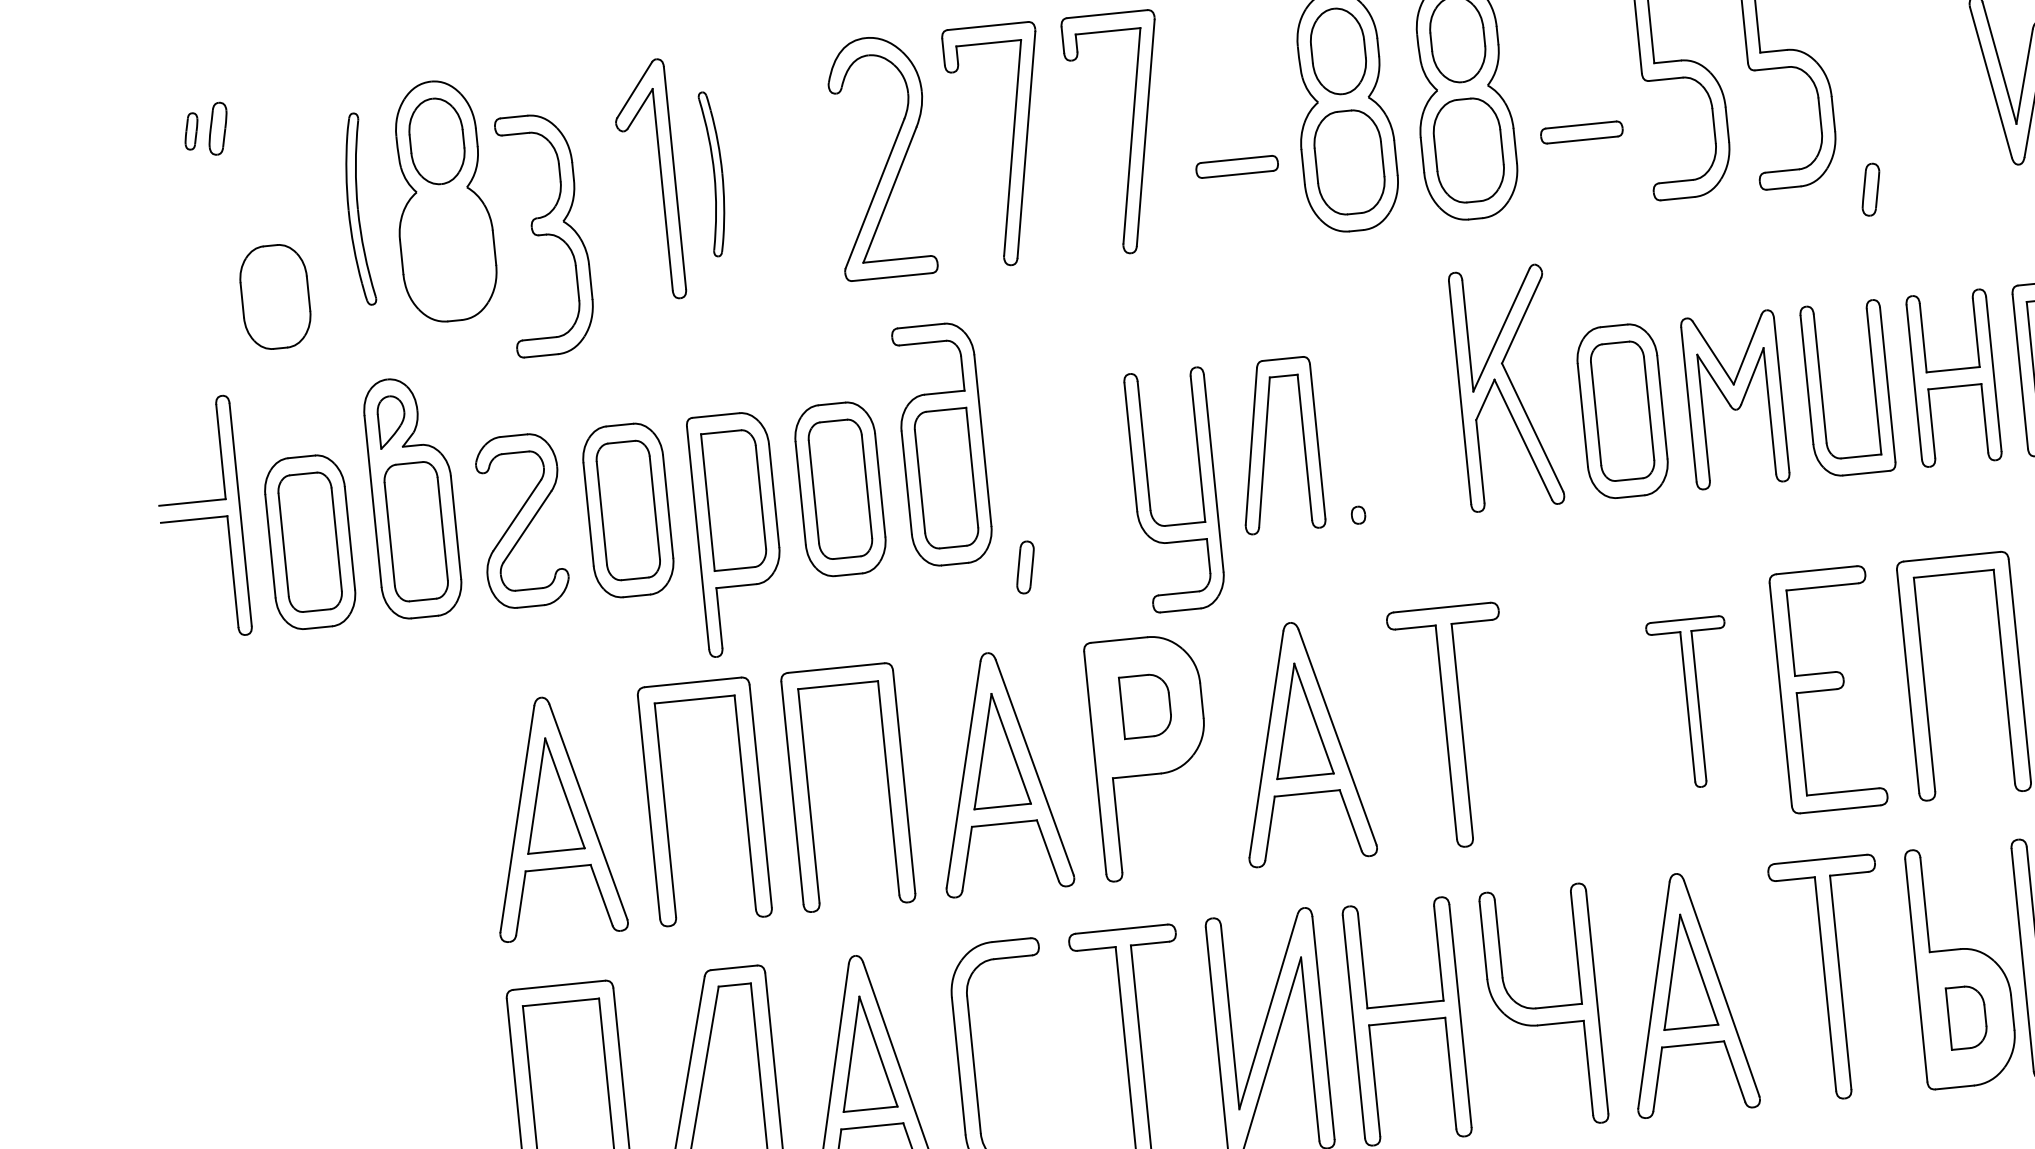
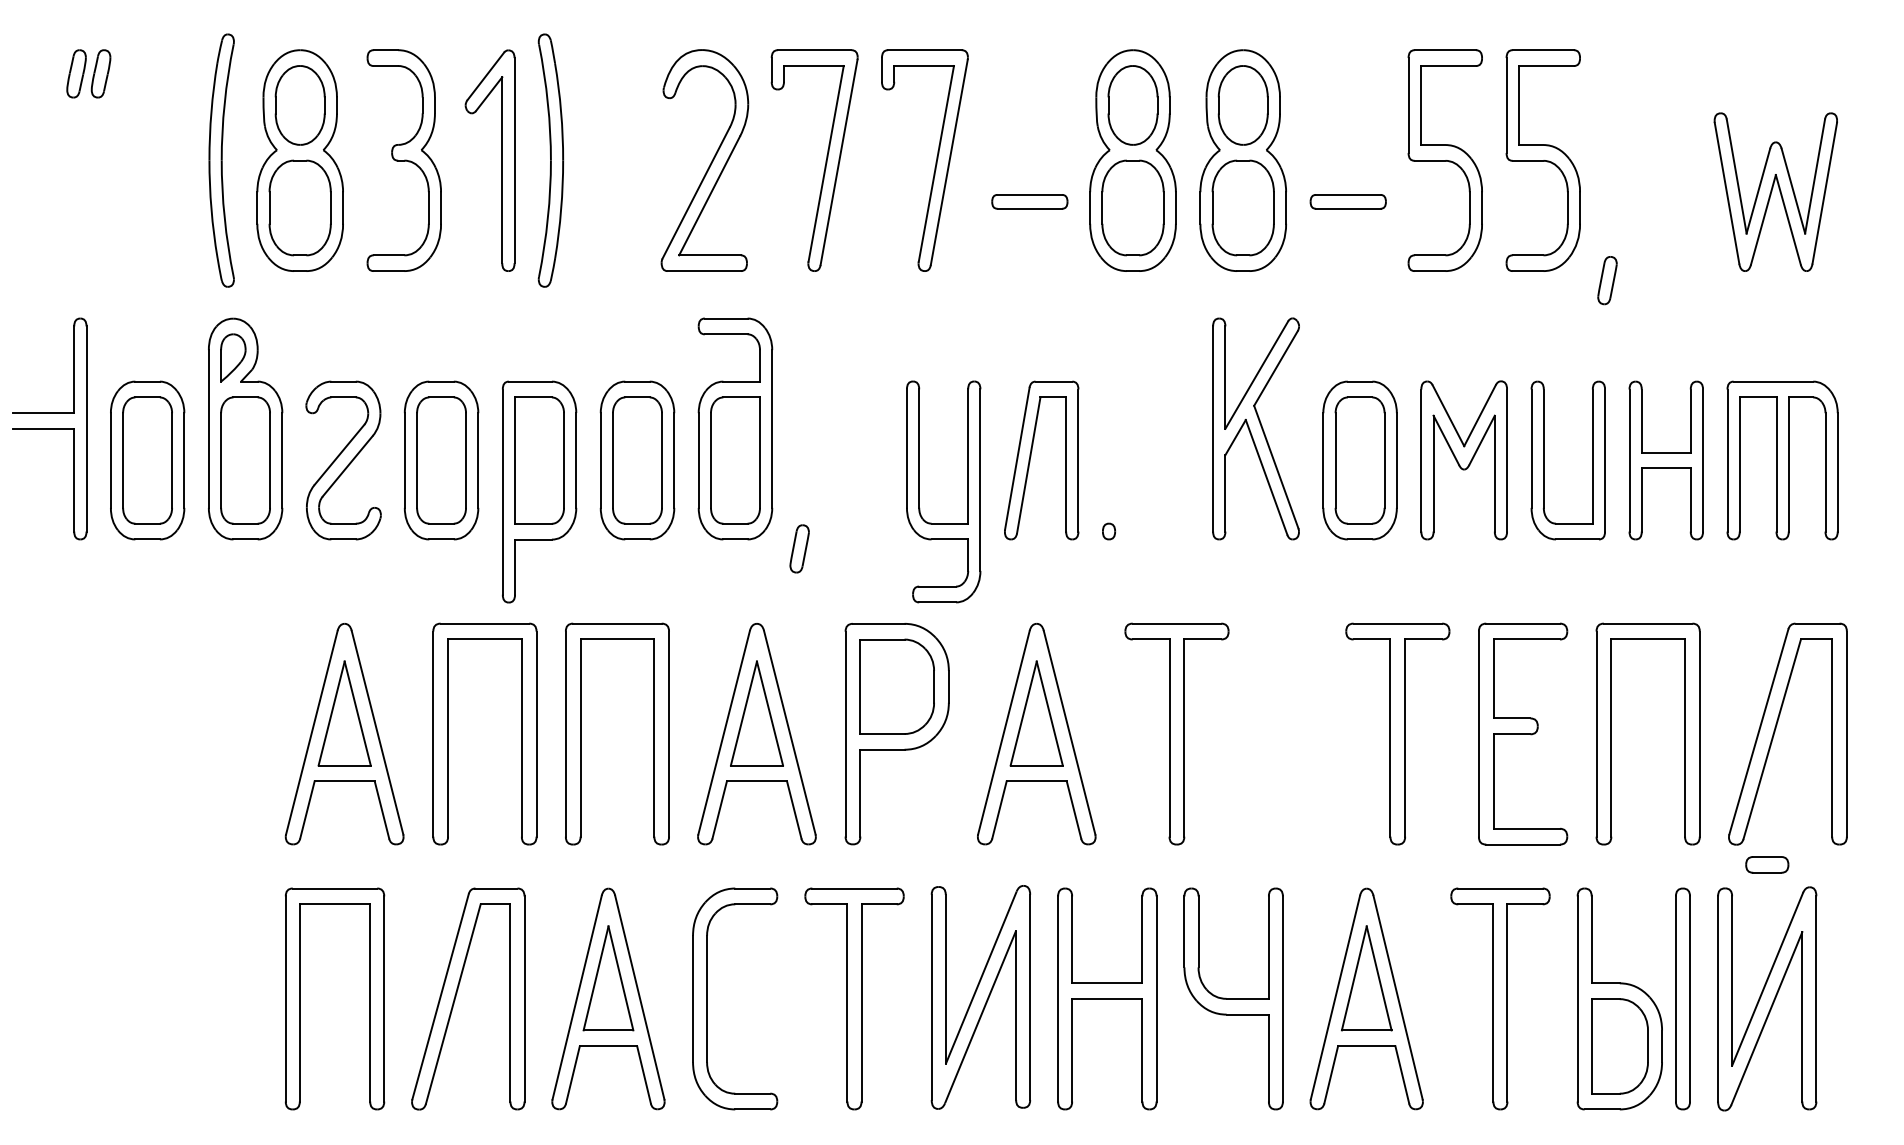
part: (191, 131) -> (76, 73), size x1.43
part: (713, 173) -> (550, 160), size x1.67
part: (357, 209) -> (221, 160), size x1.43
part: (545, 234) -> (403, 160), moved
part: (274, 296) -> (299, 207), moved
part: (1692, 702) -> (1397, 733), size x1.43
part: (1145, 705) -> (896, 686), size x1.67
part: (1966, 1017) -> (1619, 1046), size x1.67

